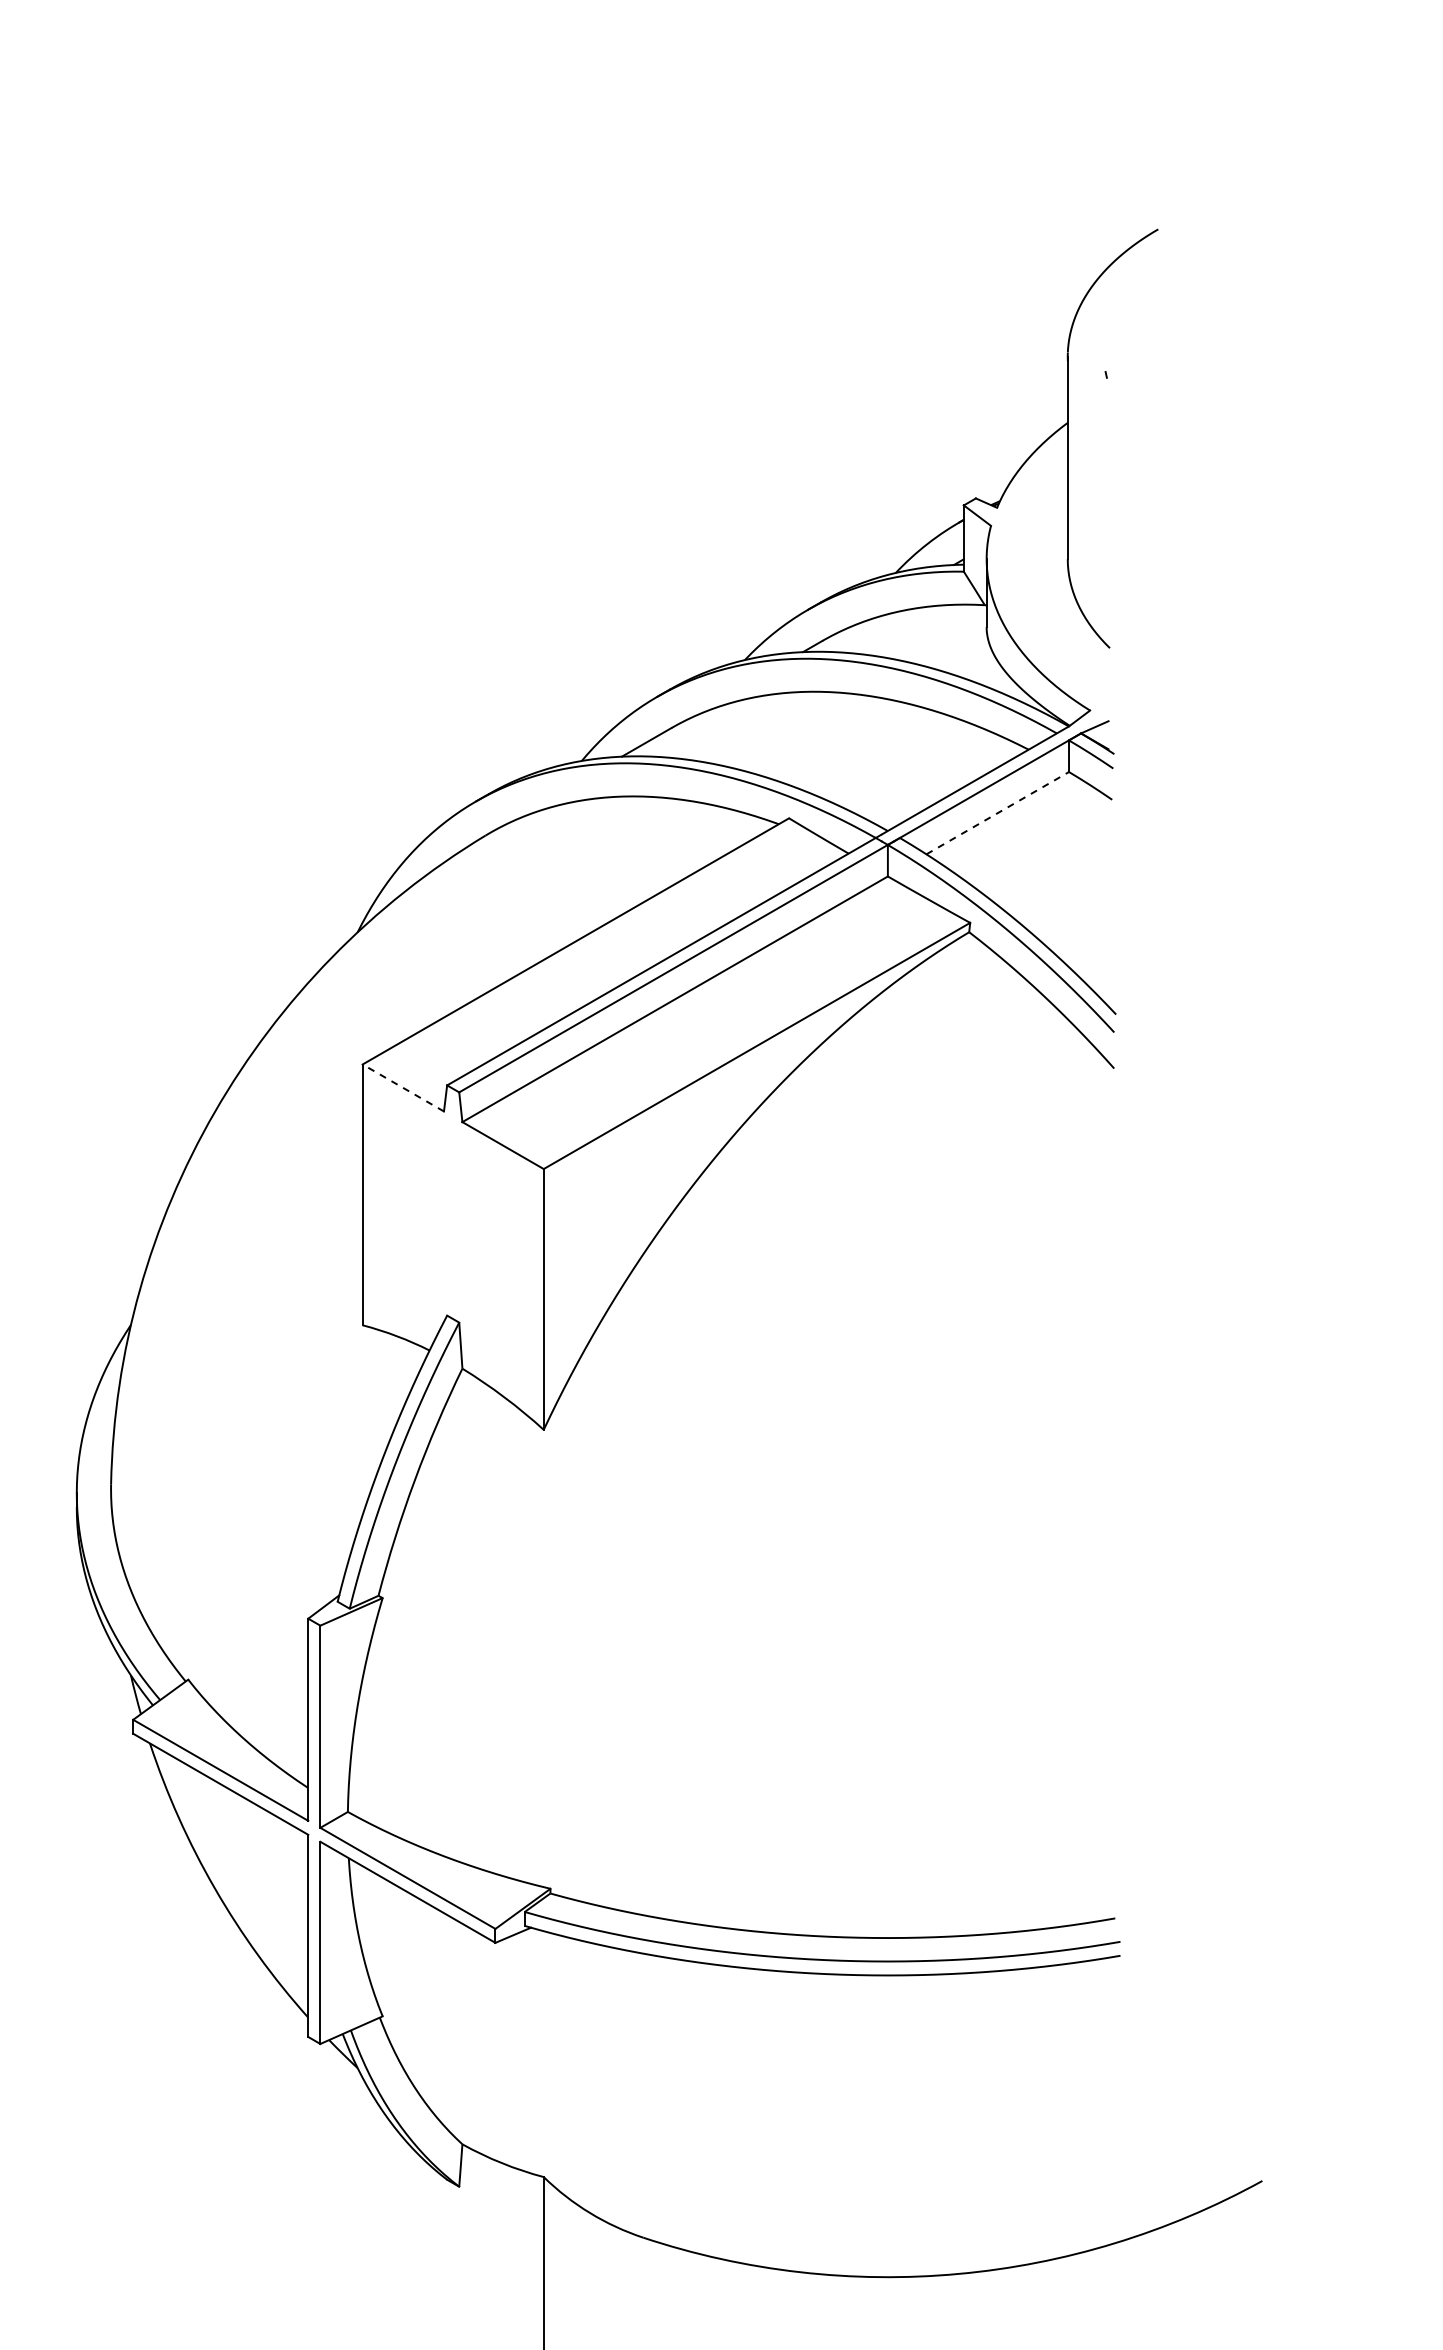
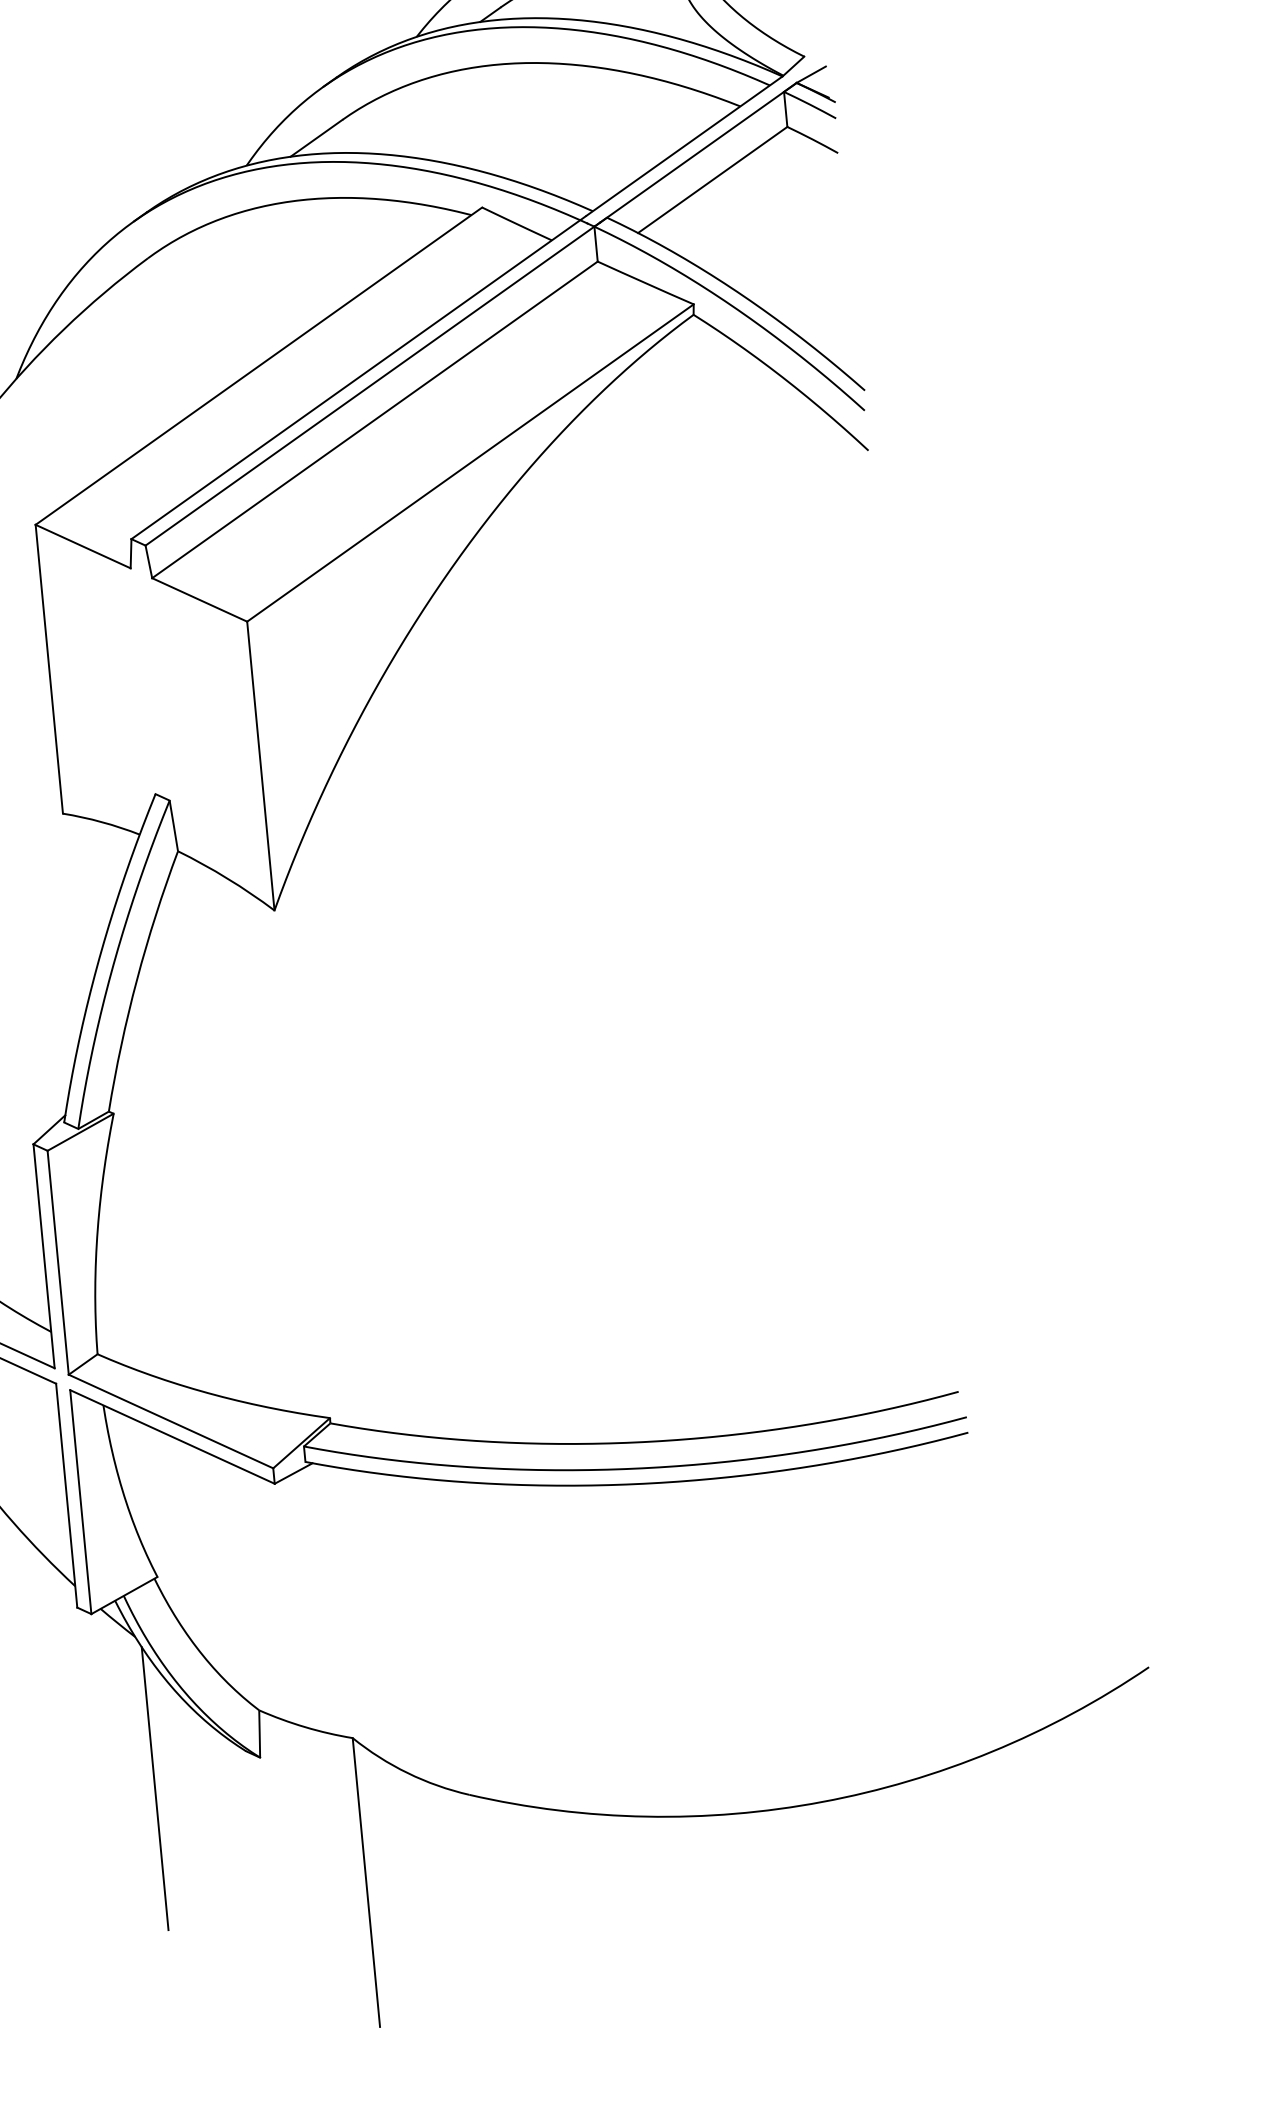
line: (998, 812) -> (713, 179), dashed -> solid
line: (403, 1087) -> (83, 546), dashed -> solid
line: (362, 2205) -> (154, 1788), added

